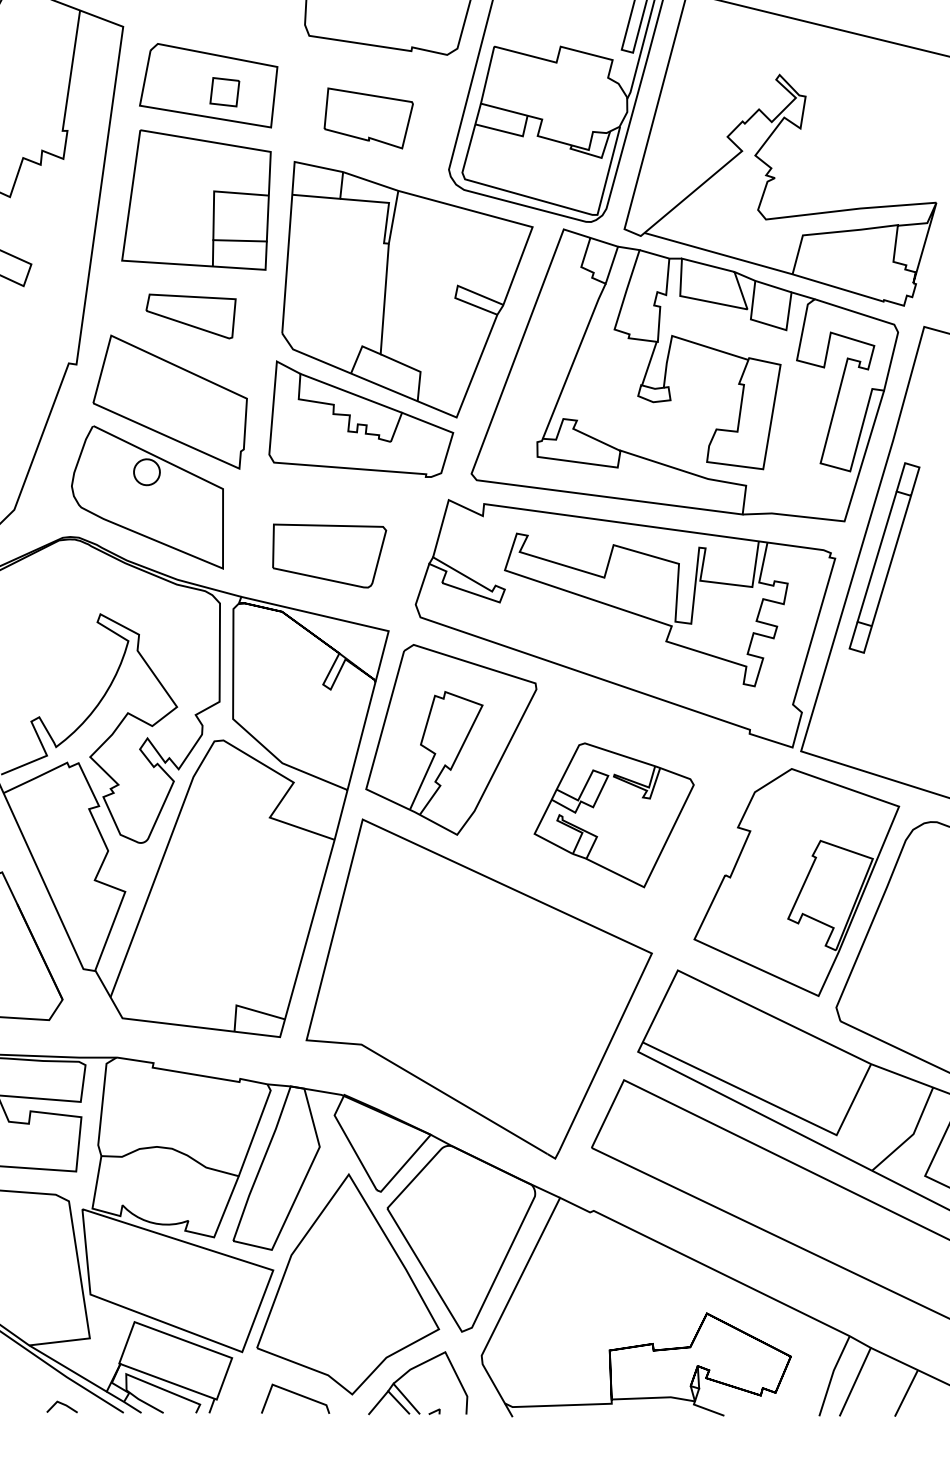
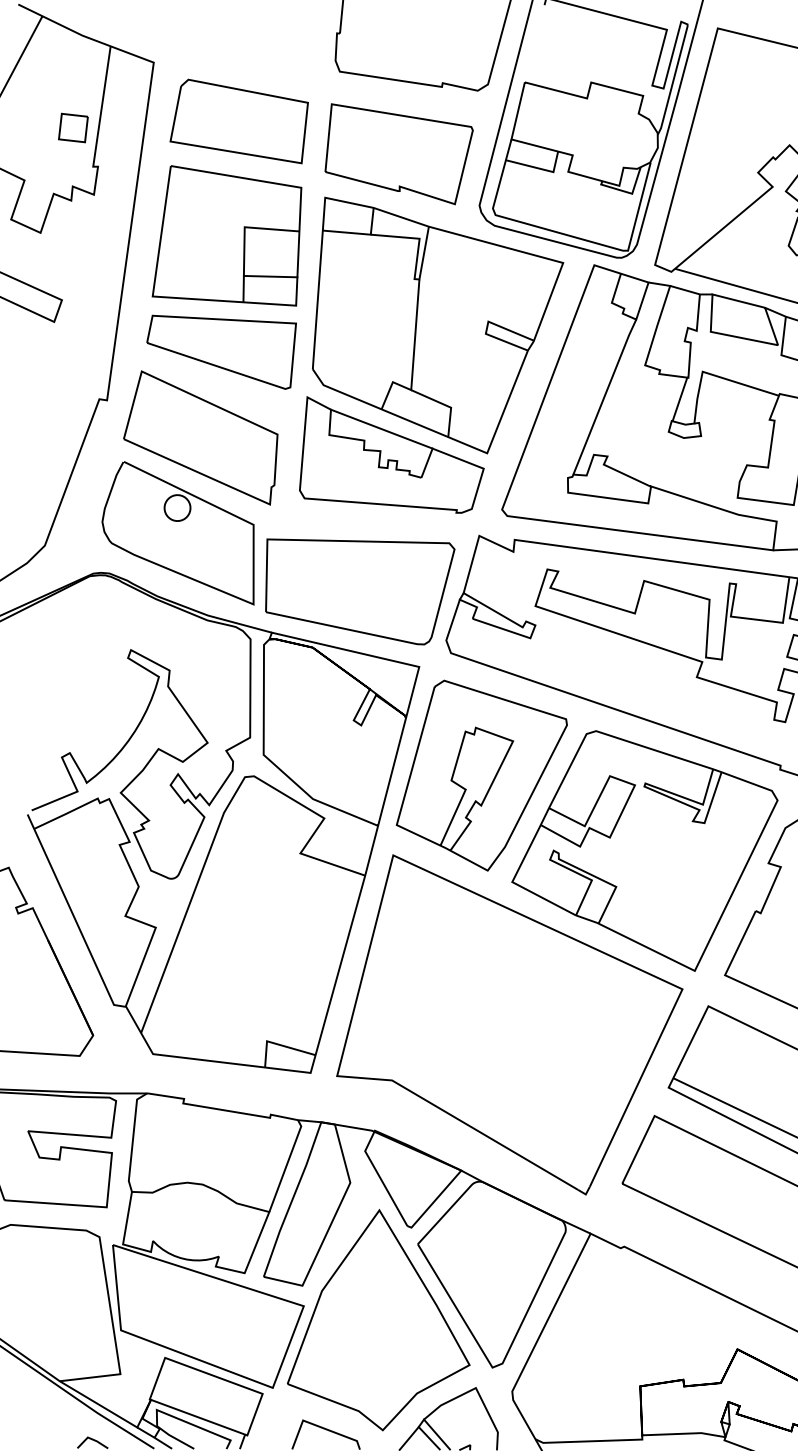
part: (224, 92) -> (73, 128), moved
part: (368, 118) -> (399, 154), size x1.67
part: (190, 316) -> (221, 352), size x1.67
part: (329, 555) -> (360, 591), size x1.67
part: (613, 815) -> (644, 851), size x1.67

